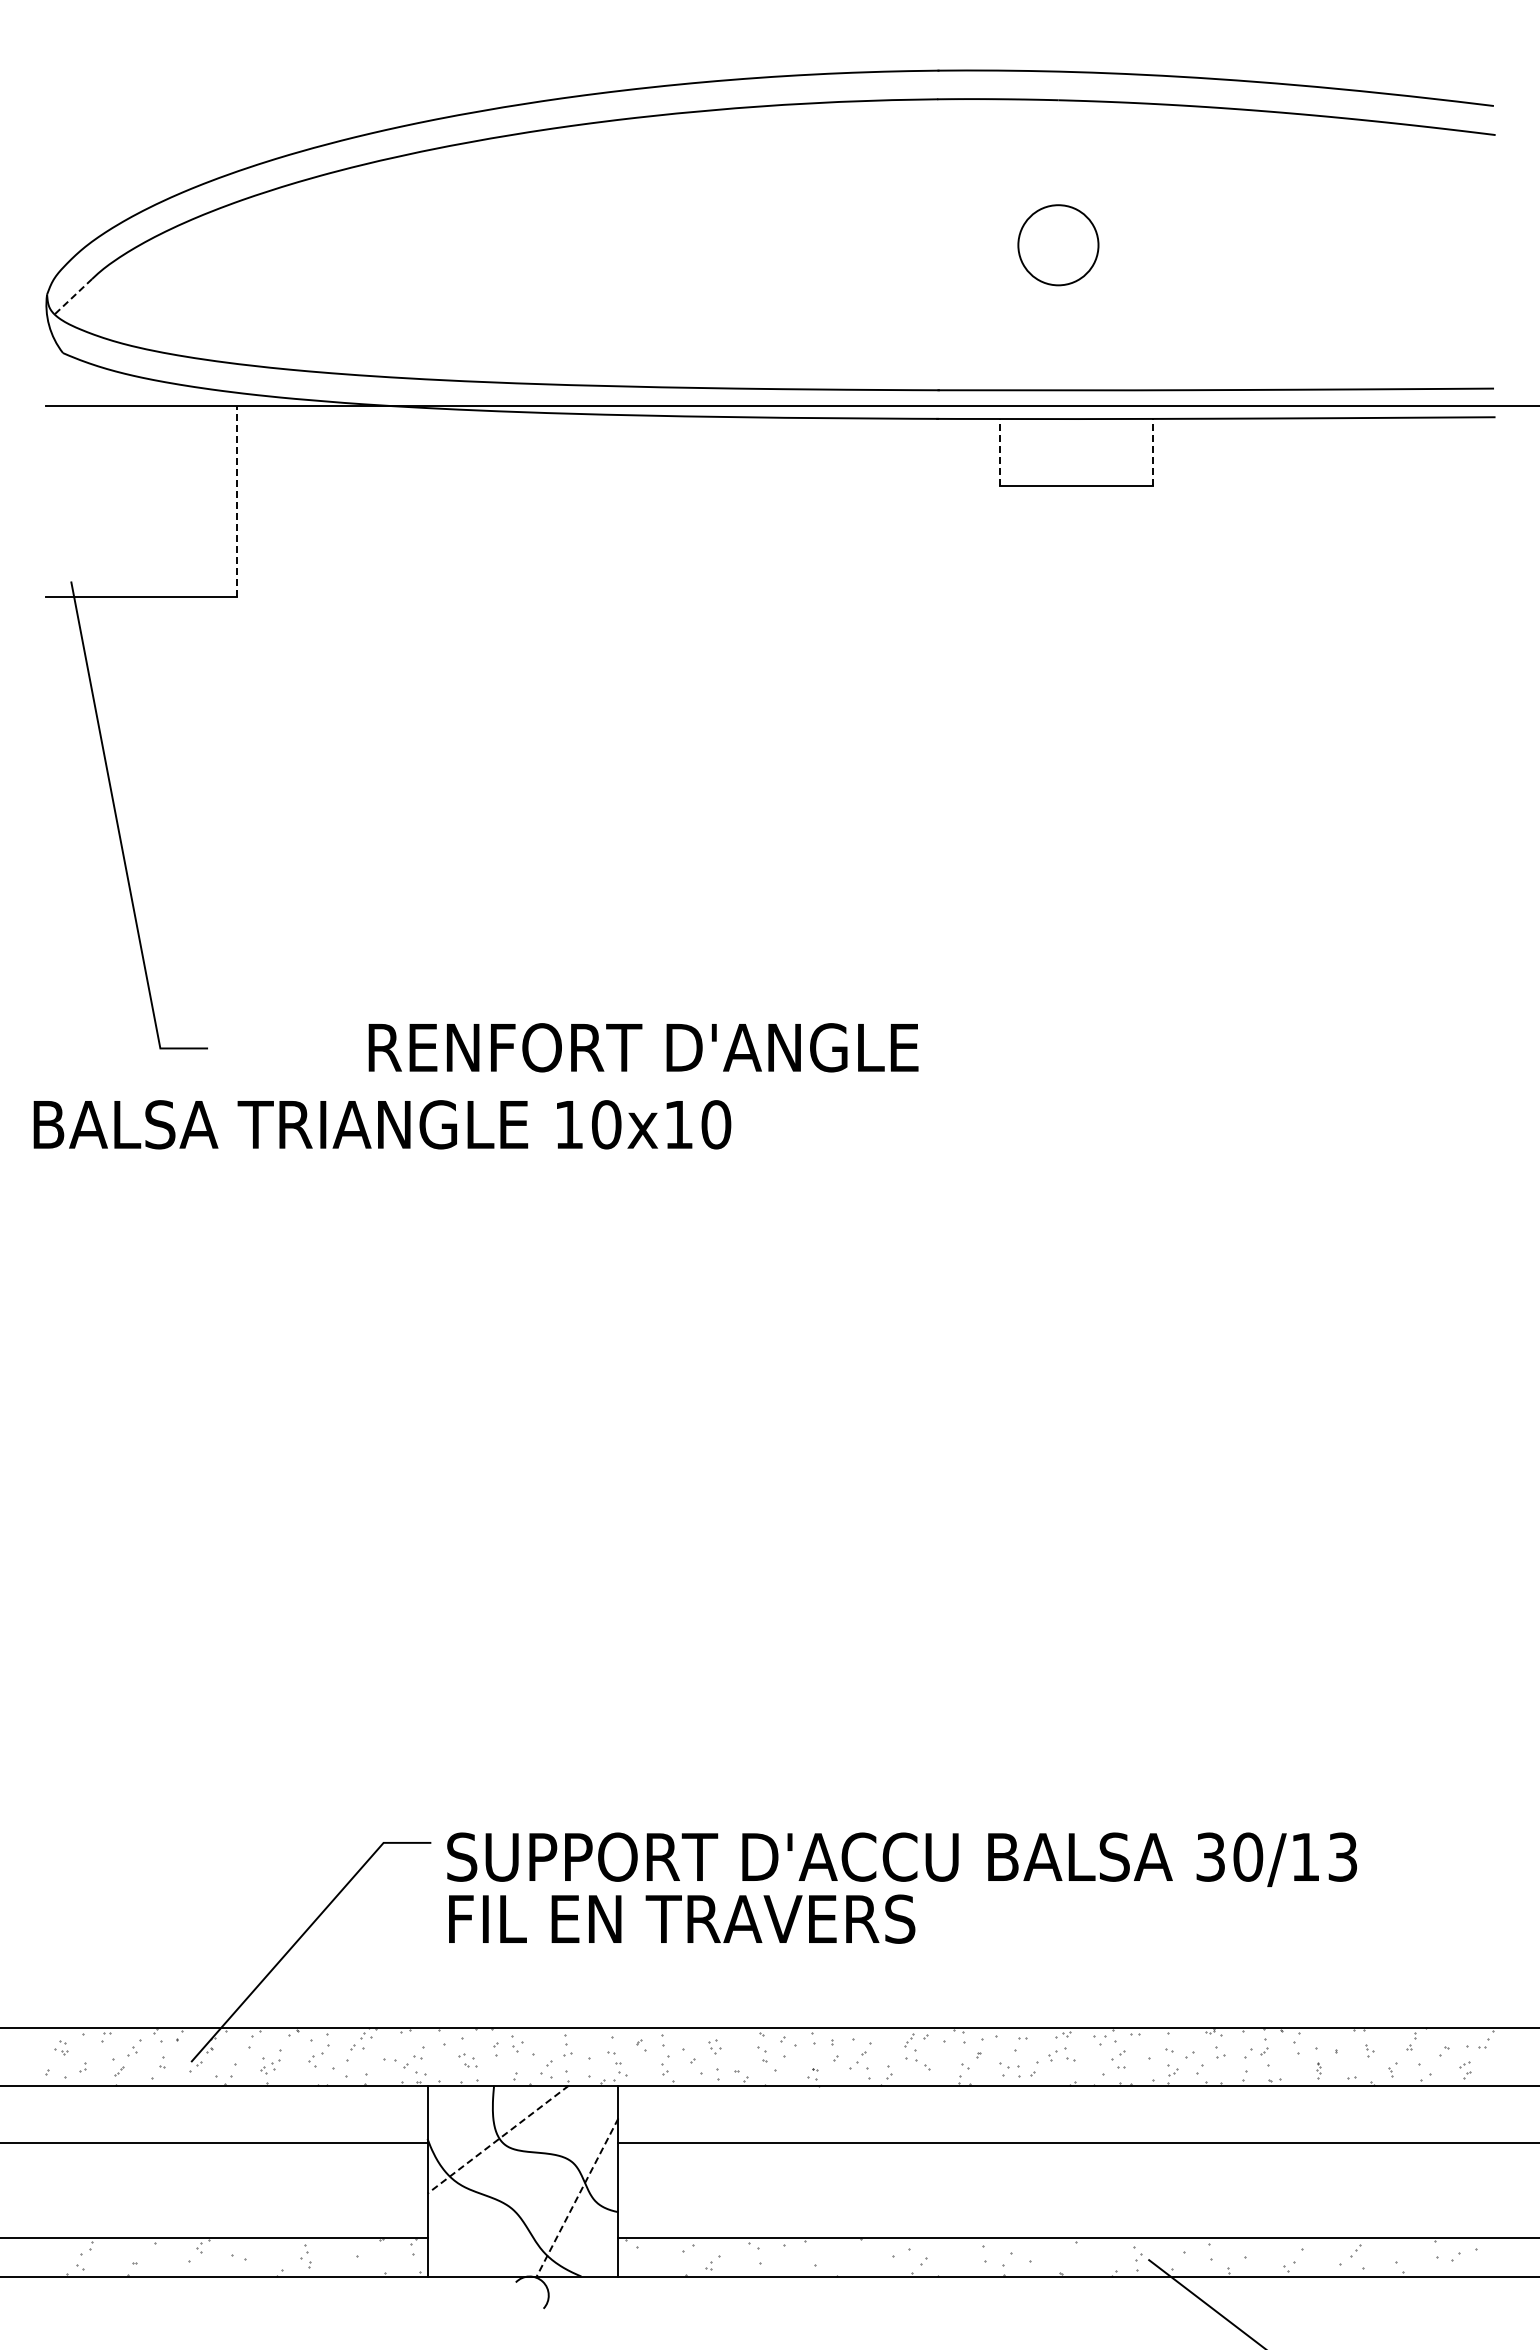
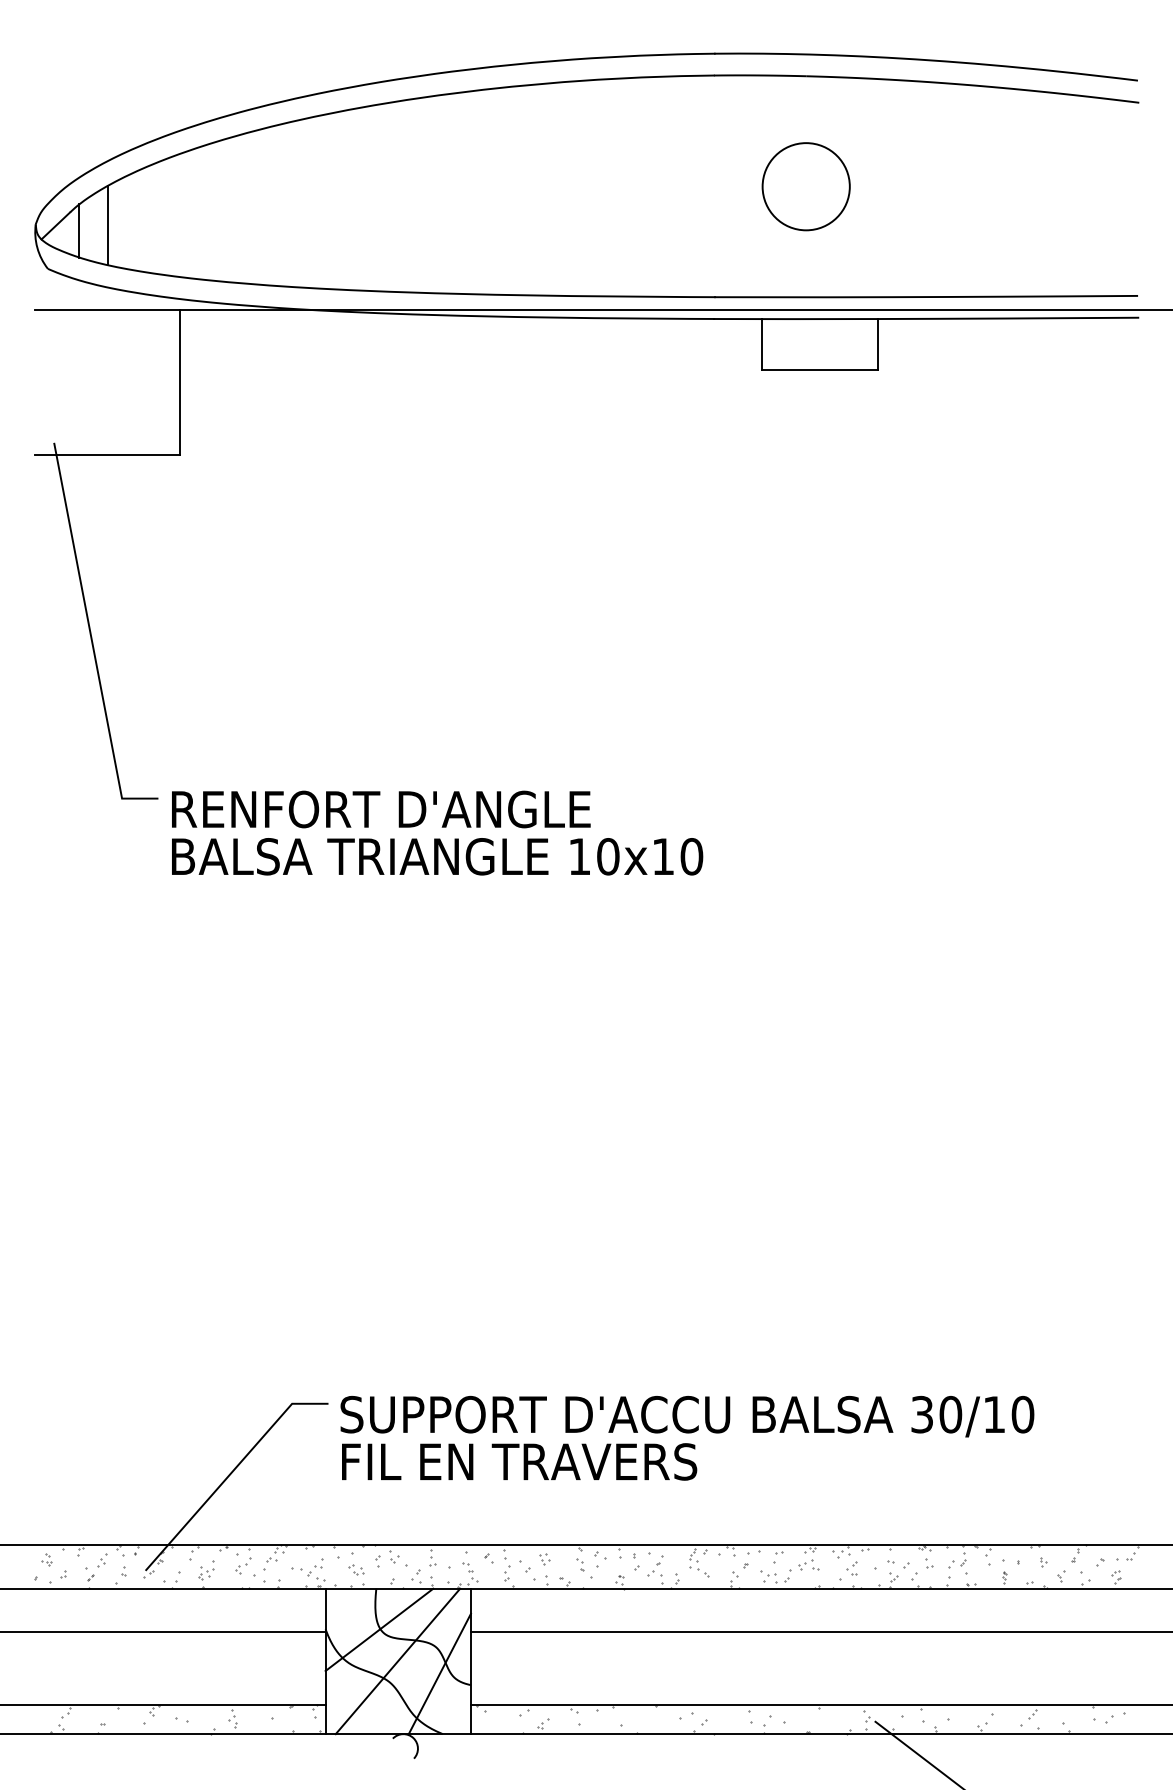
circle: (1058, 245) -> (806, 186), size x1.43
line: (142, 295) -> (108, 224), added
line: (73, 296) -> (55, 225), dashed -> solid
line: (104, 303) -> (79, 231), added
line: (1000, 452) -> (762, 344), dashed -> solid
line: (1152, 452) -> (877, 344), dashed -> solid
line: (236, 501) -> (180, 381), dashed -> solid
text: (643, 1047) -> (381, 809), moved
text: (382, 1124) -> (437, 856), moved
text: (1342, 1856) -> (1022, 1414), 30/13 -> 30/10
line: (498, 2139) -> (379, 1629), dashed -> solid
line: (522, 2180) -> (397, 1660), added
line: (577, 2197) -> (439, 1673), dashed -> solid

